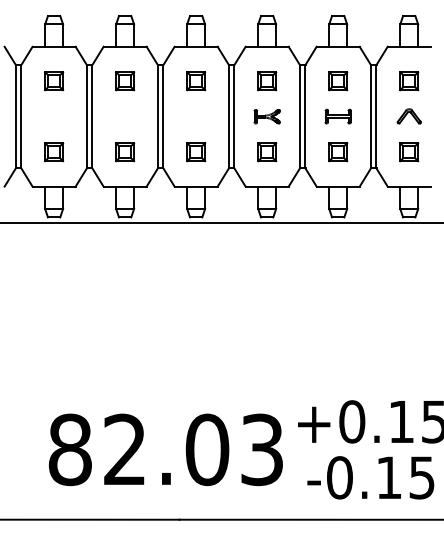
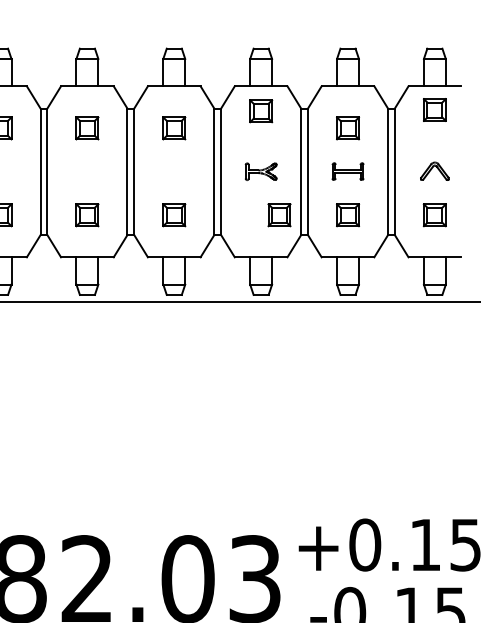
part: (267, 81) -> (261, 111), moved
part: (409, 81) -> (435, 110), moved
part: (267, 152) -> (279, 215), moved

